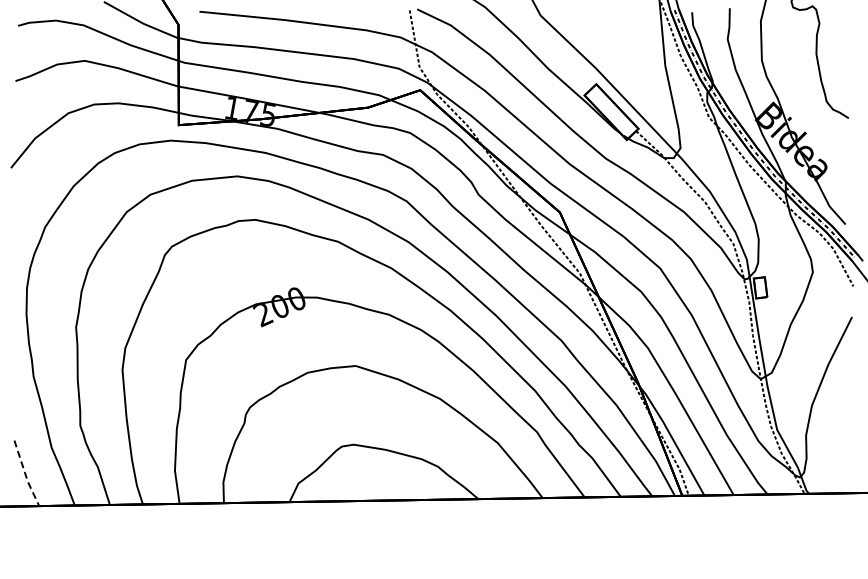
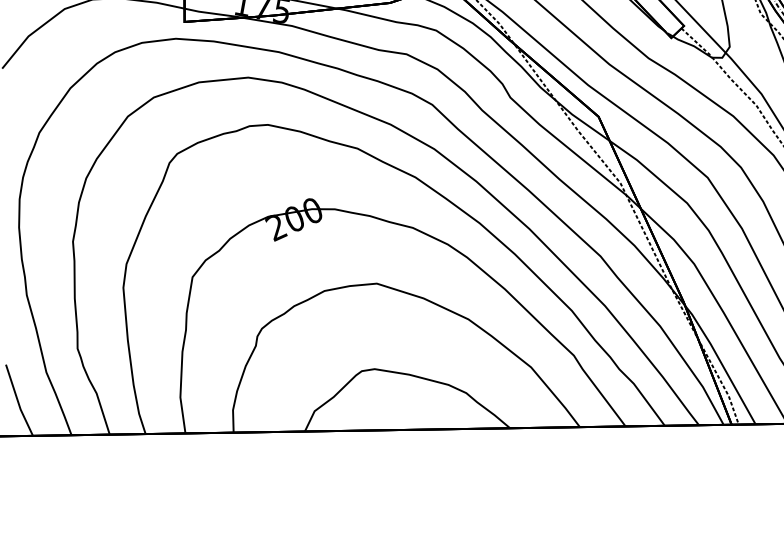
line: (25, 474) -> (18, 401), dashed -> solid

